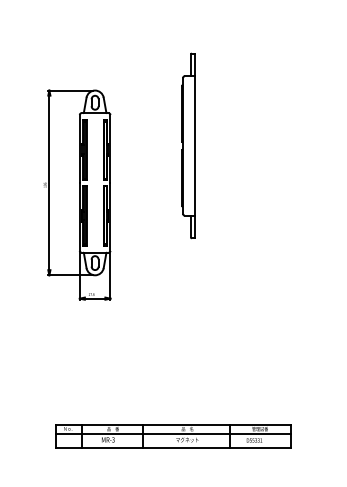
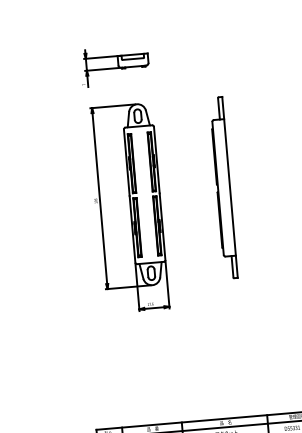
part: (106, 57) -> (115, 65), added
part: (188, 145) -> (223, 187), moved
part: (77, 194) -> (128, 207), moved

